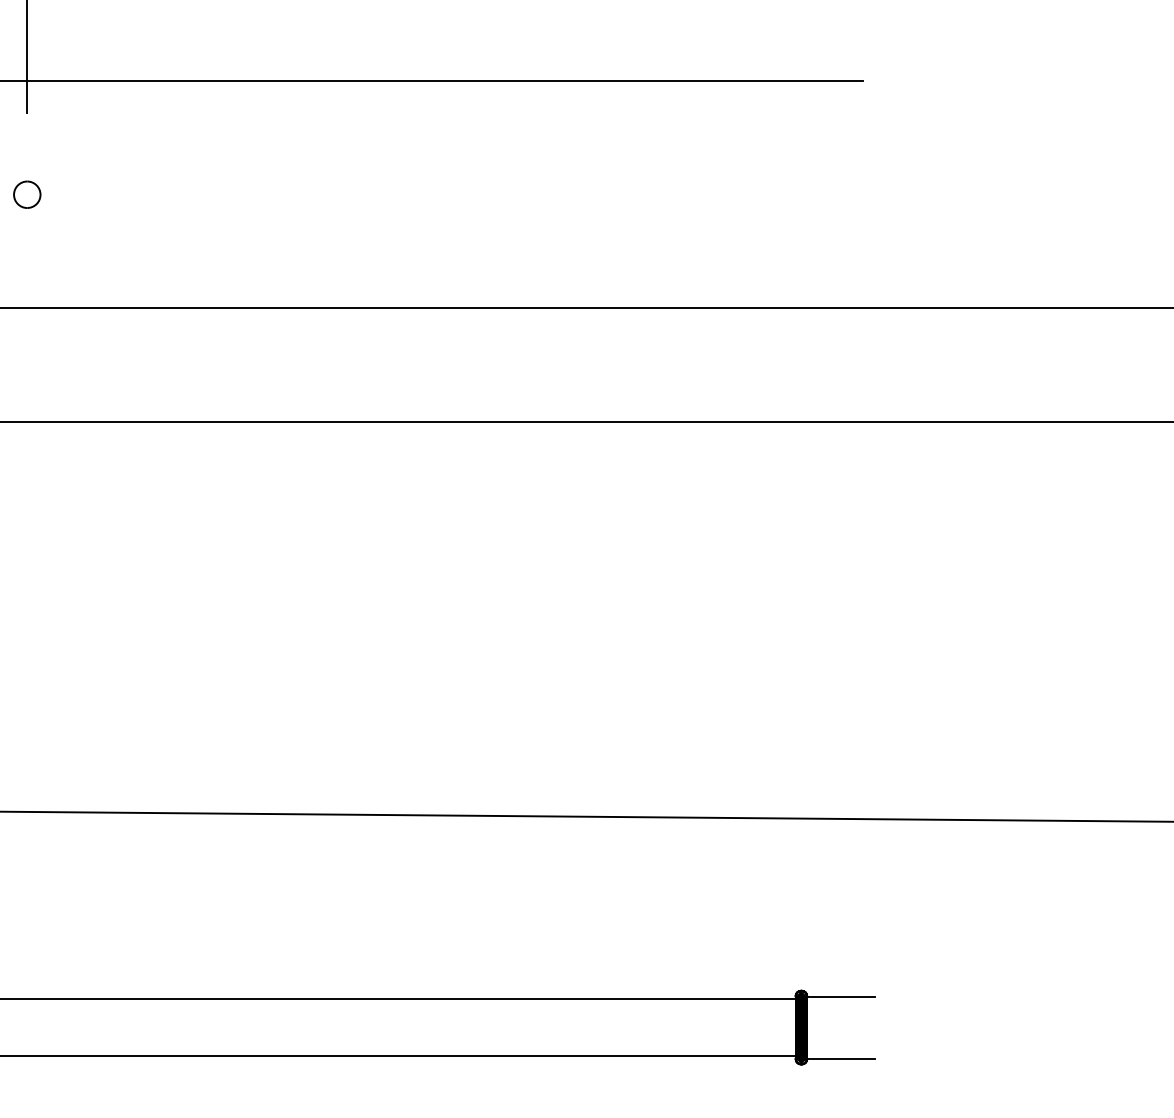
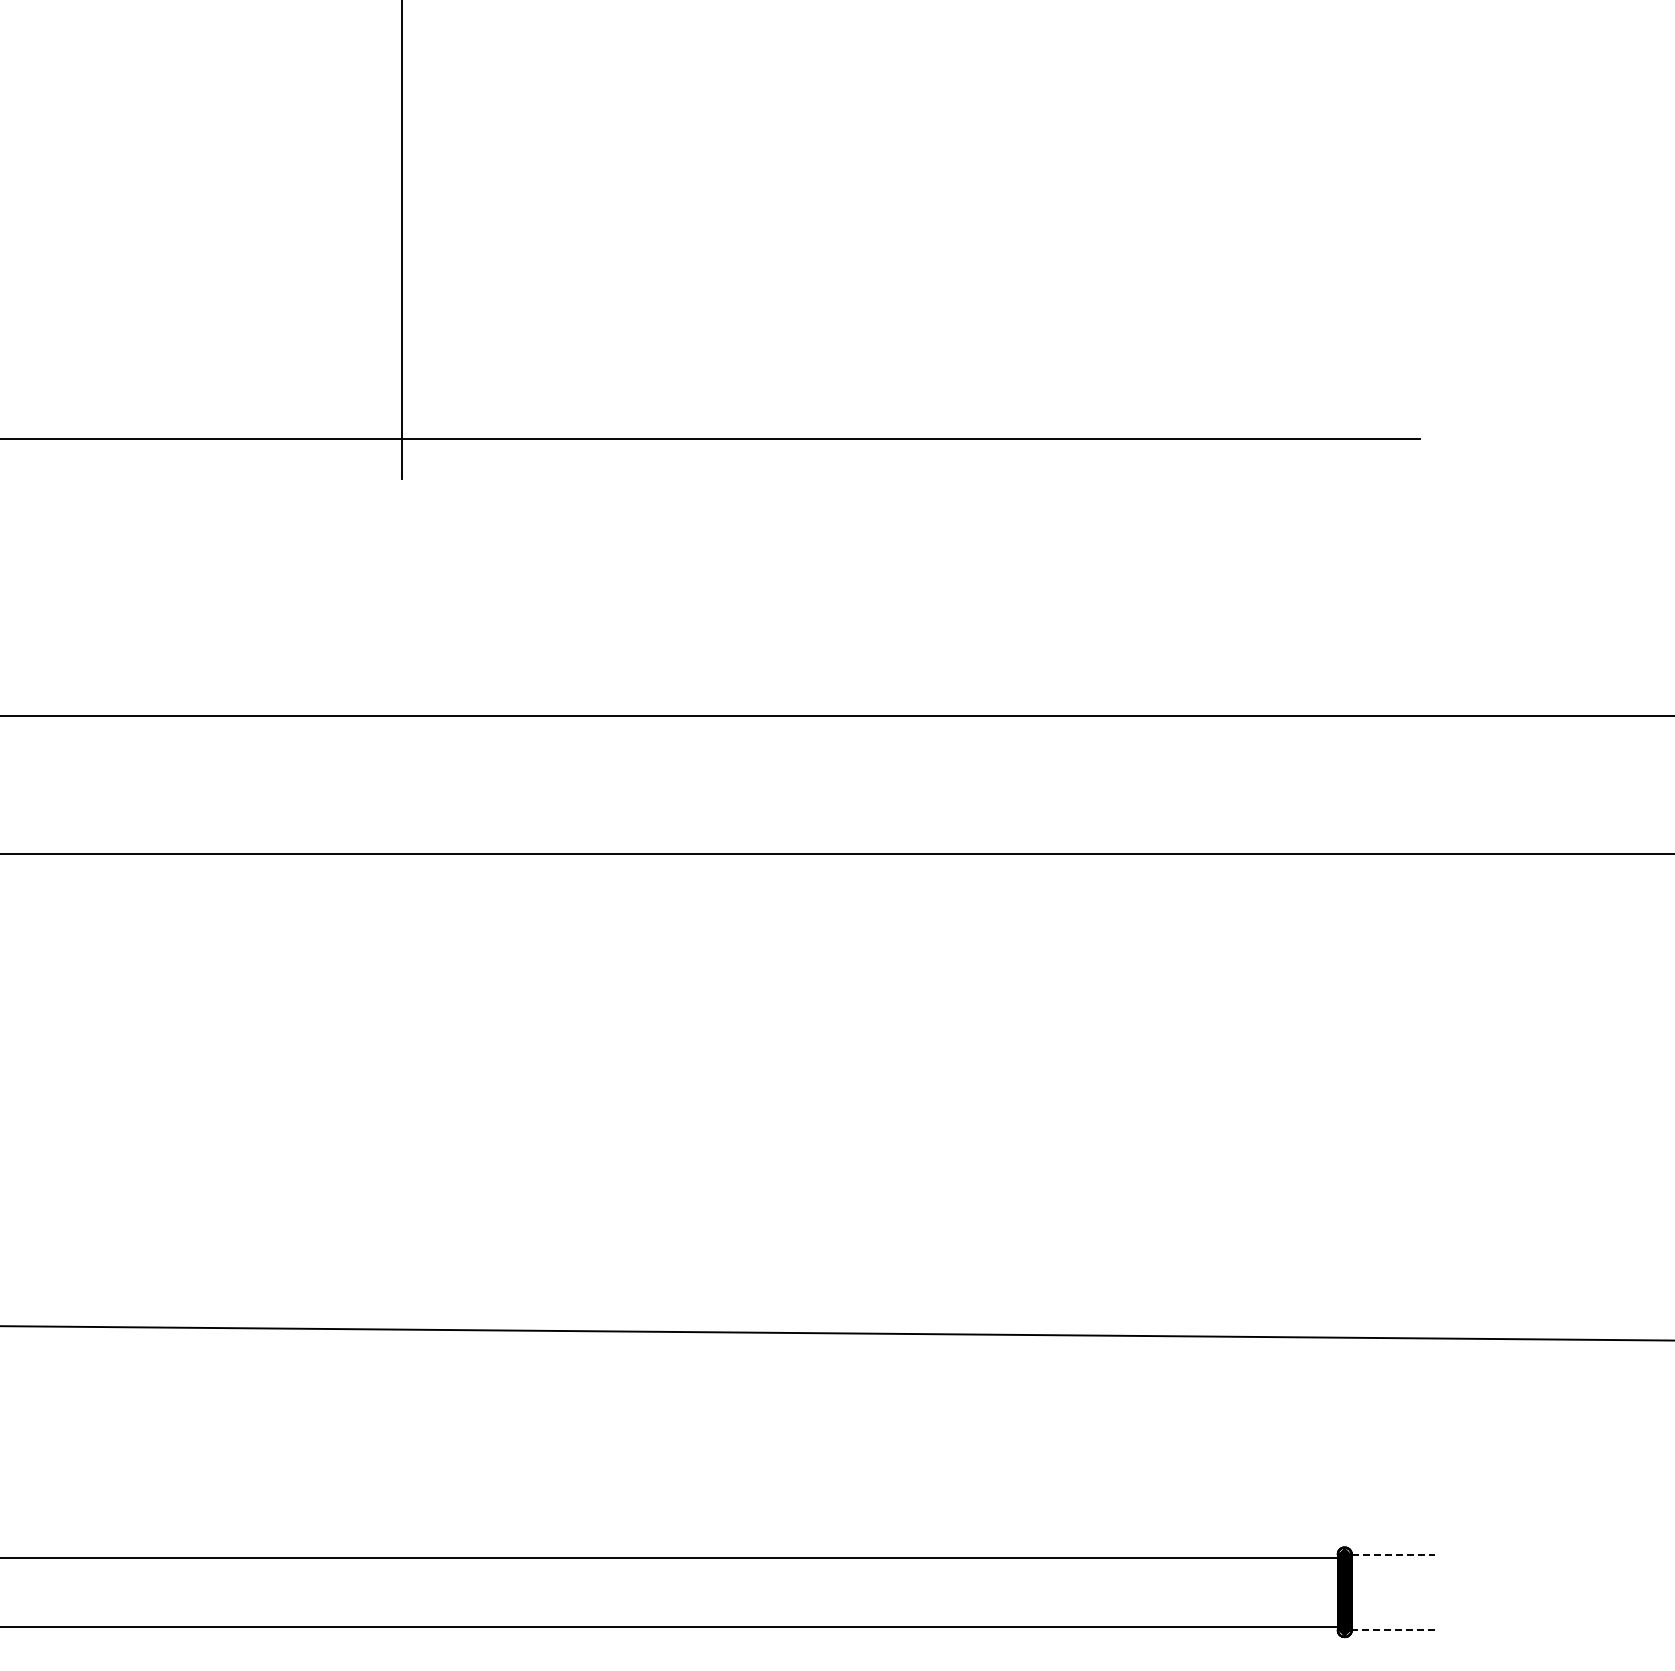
part: (27, 194) -> (401, 577), removed
line: (841, 996) -> (1393, 1554), solid -> dashed
line: (841, 1058) -> (1393, 1630), solid -> dashed

